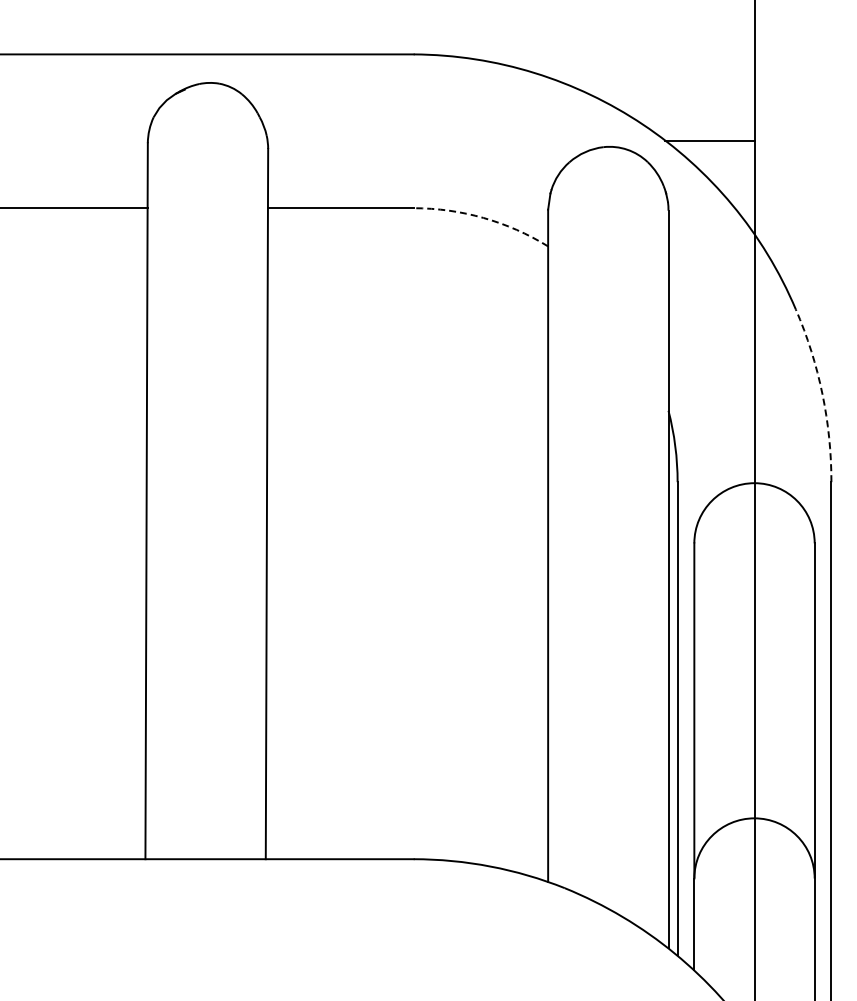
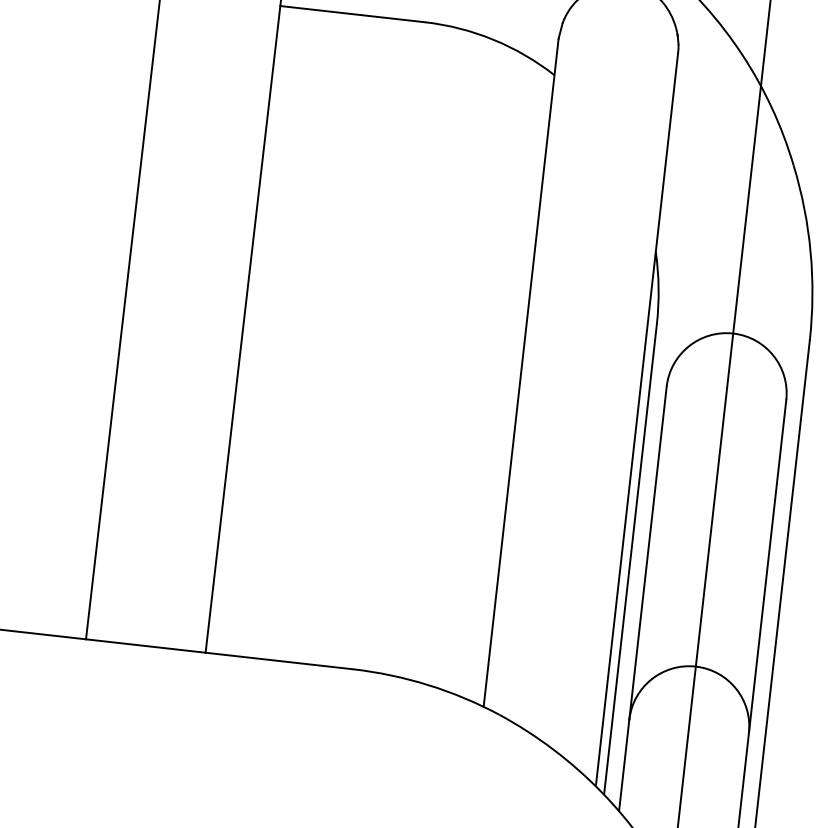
arc: (483, 217) -> (493, 39), dashed -> solid
arc: (822, 394) -> (810, 252), dashed -> solid

